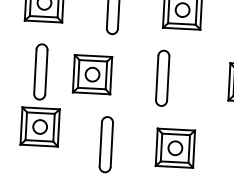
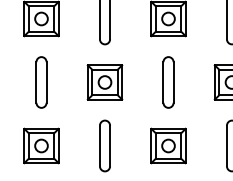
part: (91, 74) -> (104, 82), moved
part: (162, 78) -> (168, 82), moved
part: (40, 126) -> (41, 145), moved

